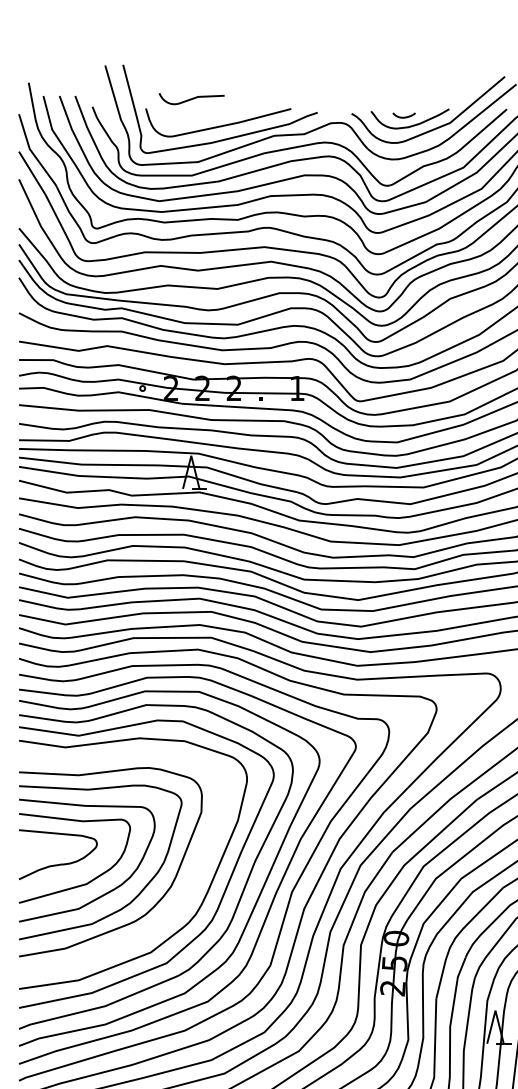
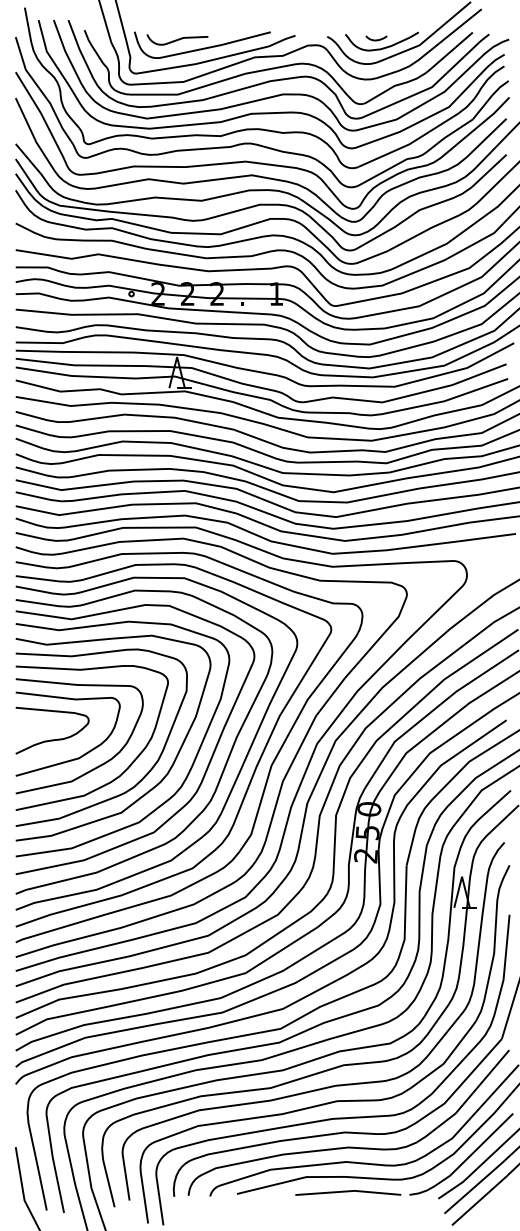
curve: (191, 98) -> (177, 39), moved
curve: (166, 914) -> (153, 786), added

